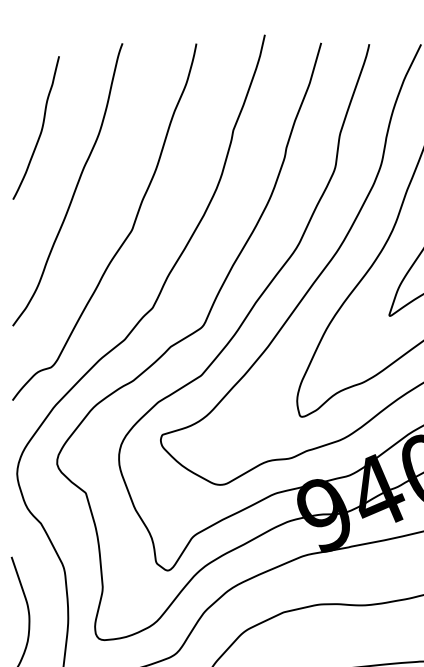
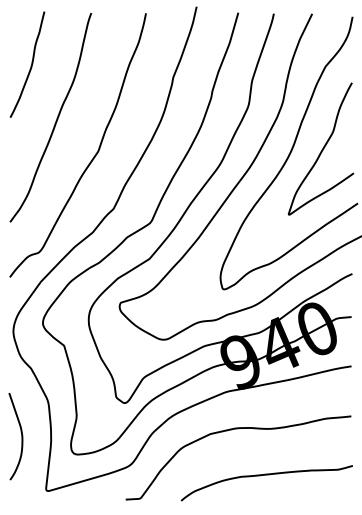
curve: (40, 129) -> (30, 65), moved

